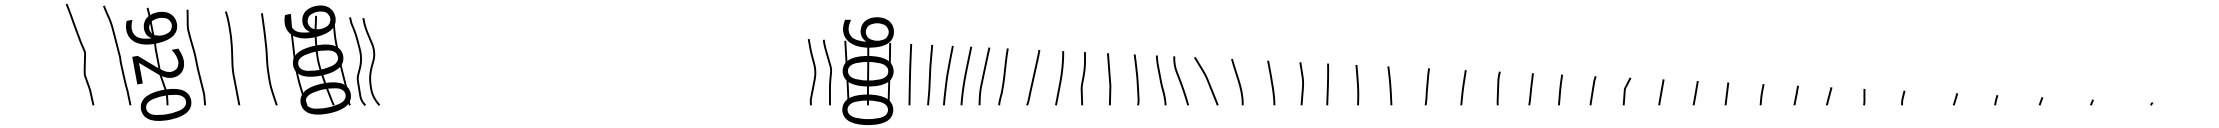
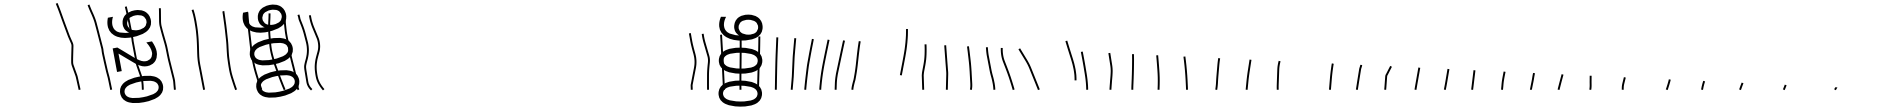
line: (1033, 77) -> (881, 66), removed
curve: (1060, 78) -> (904, 52), moved
curve: (1238, 82) -> (1071, 60), moved
line: (1530, 89) -> (1305, 76), removed

